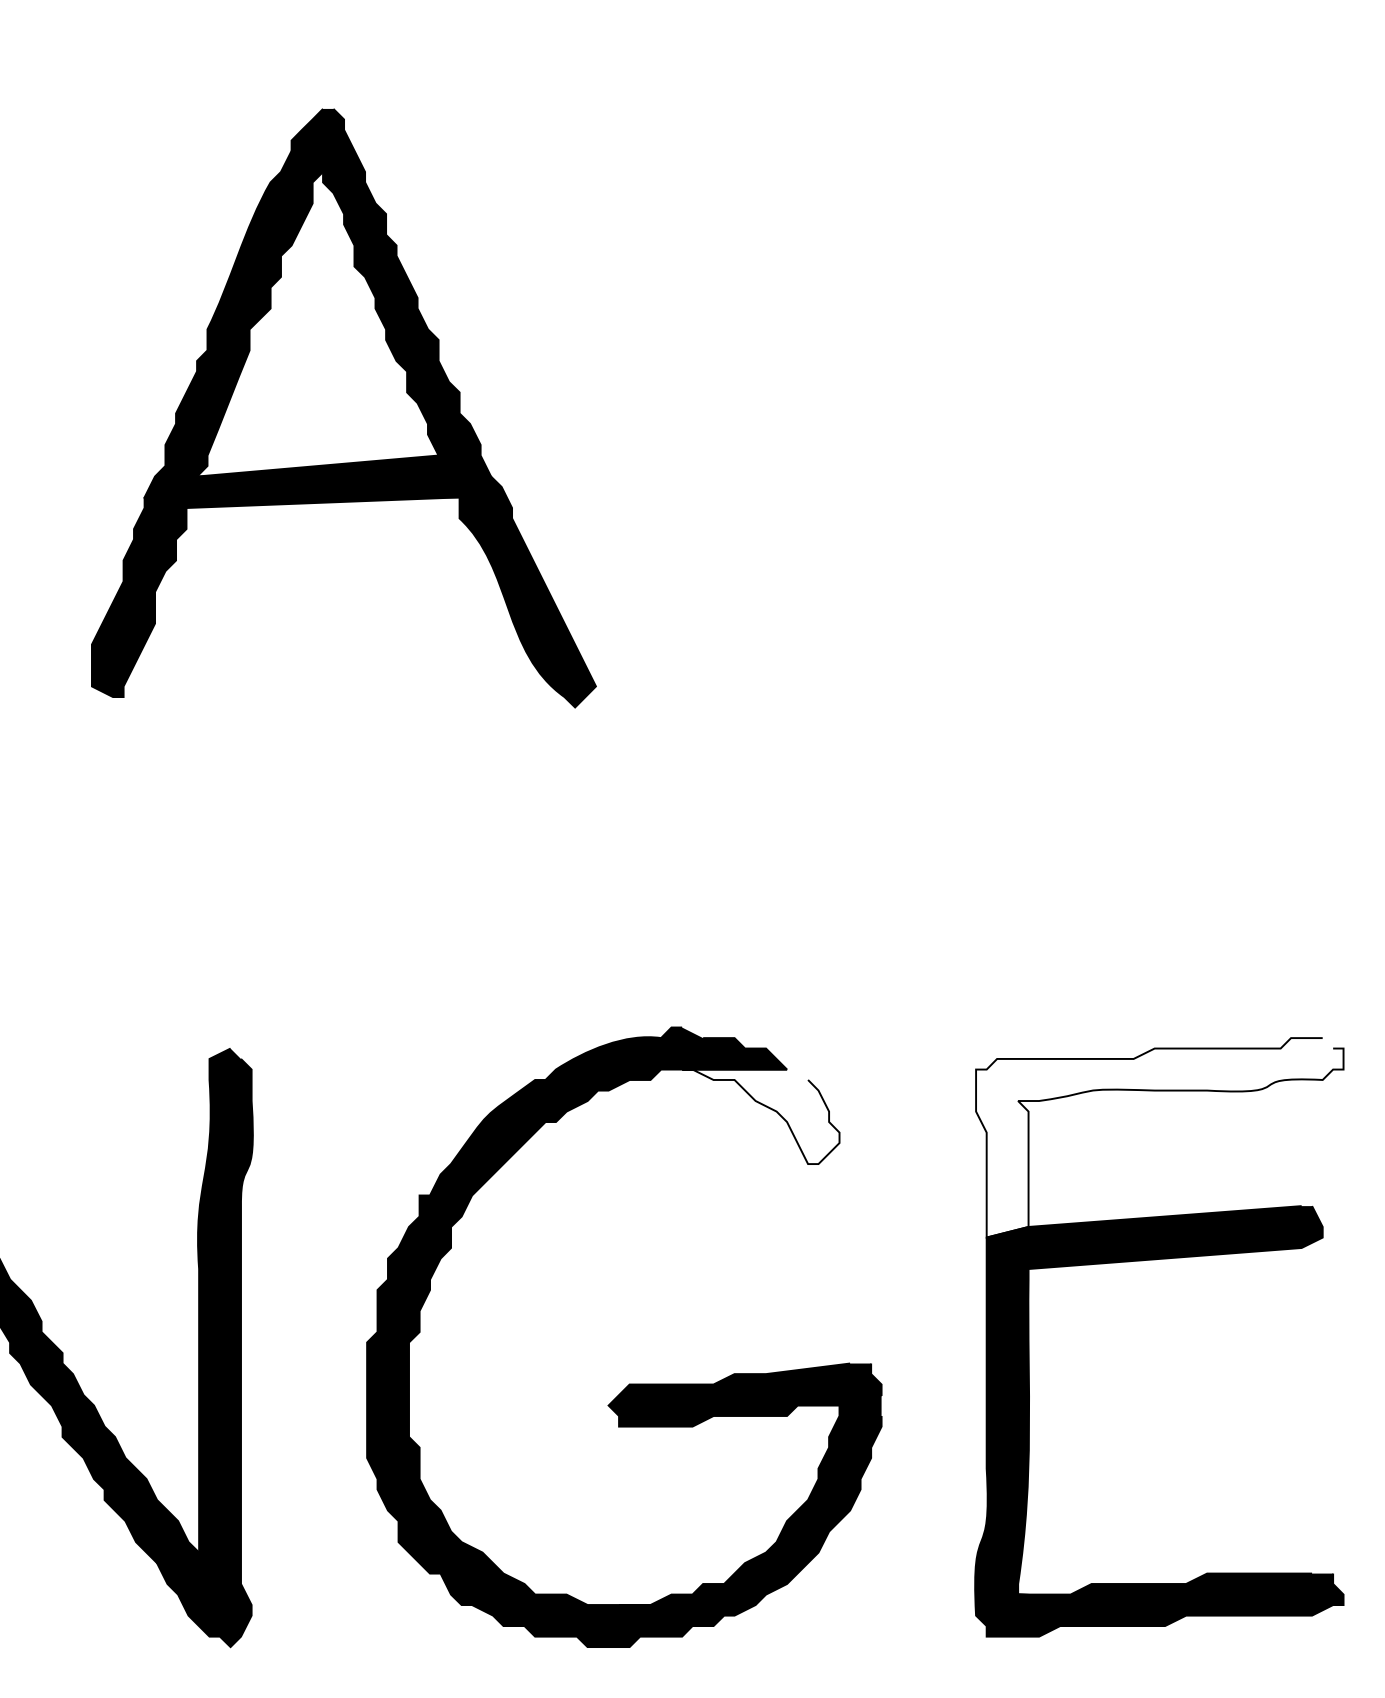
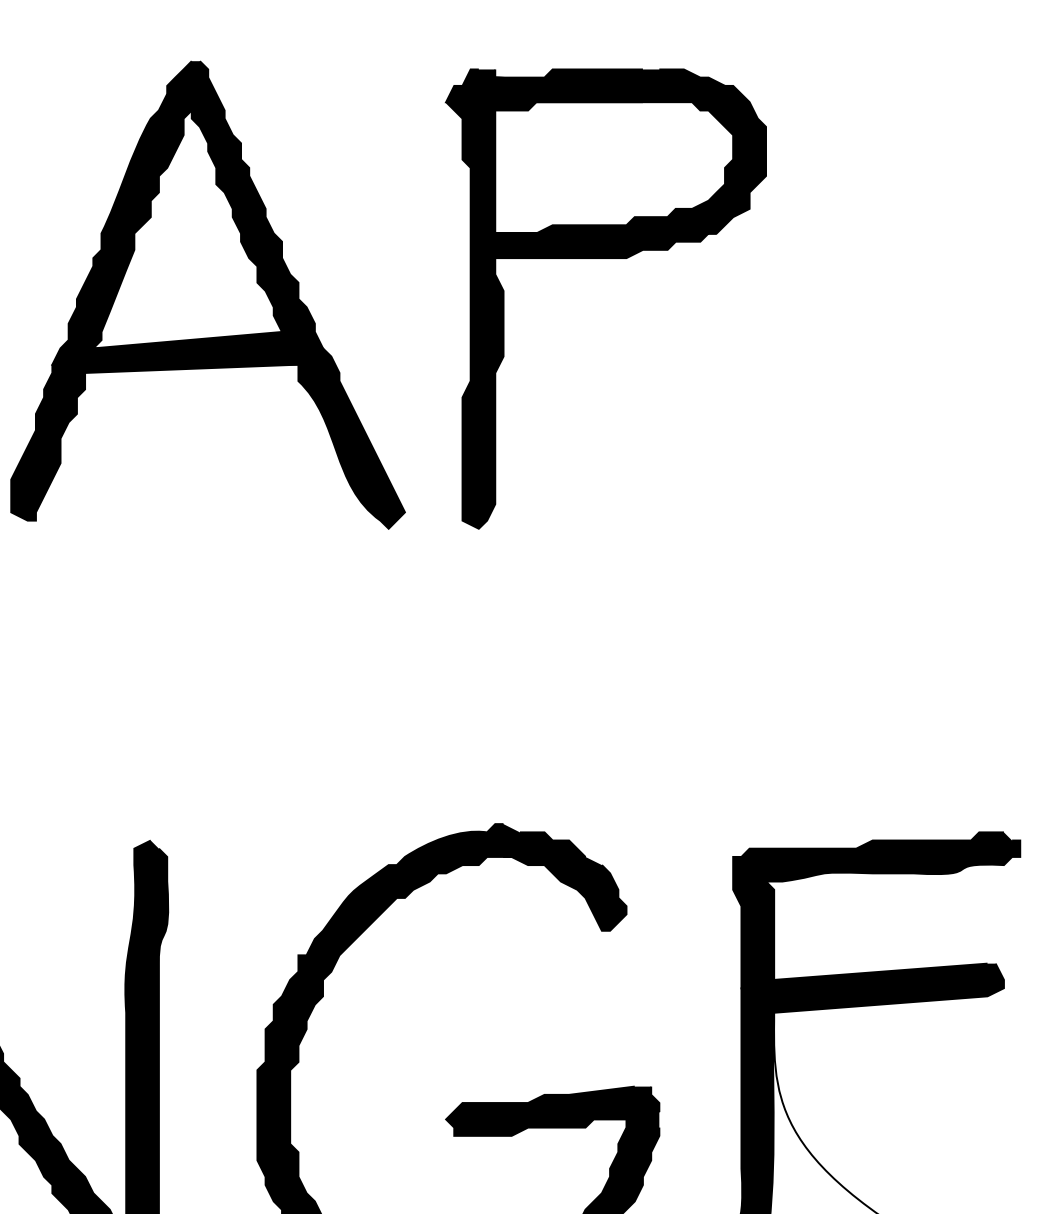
part: (812, 303) -> (605, 258), added
part: (343, 408) -> (207, 295), moved
fill: (760, 1116) -> (564, 893), added
fill: (1159, 1137) -> (876, 910), added

